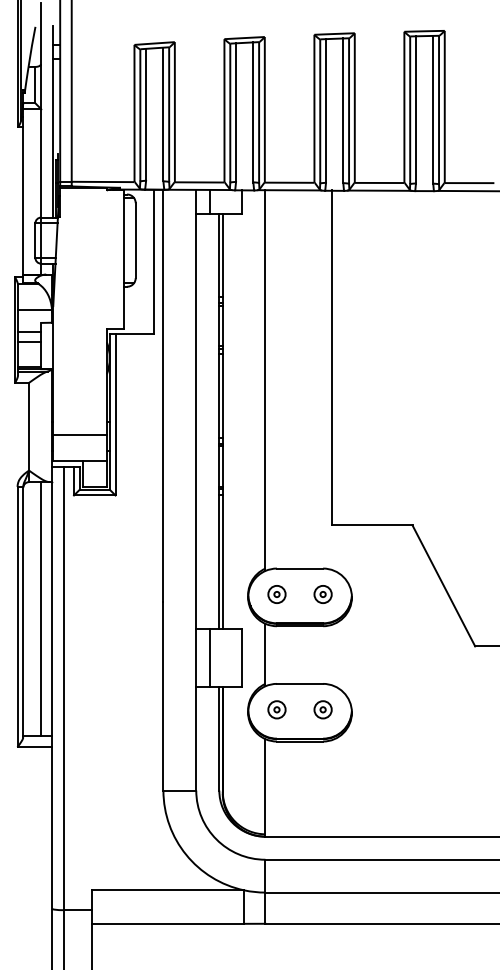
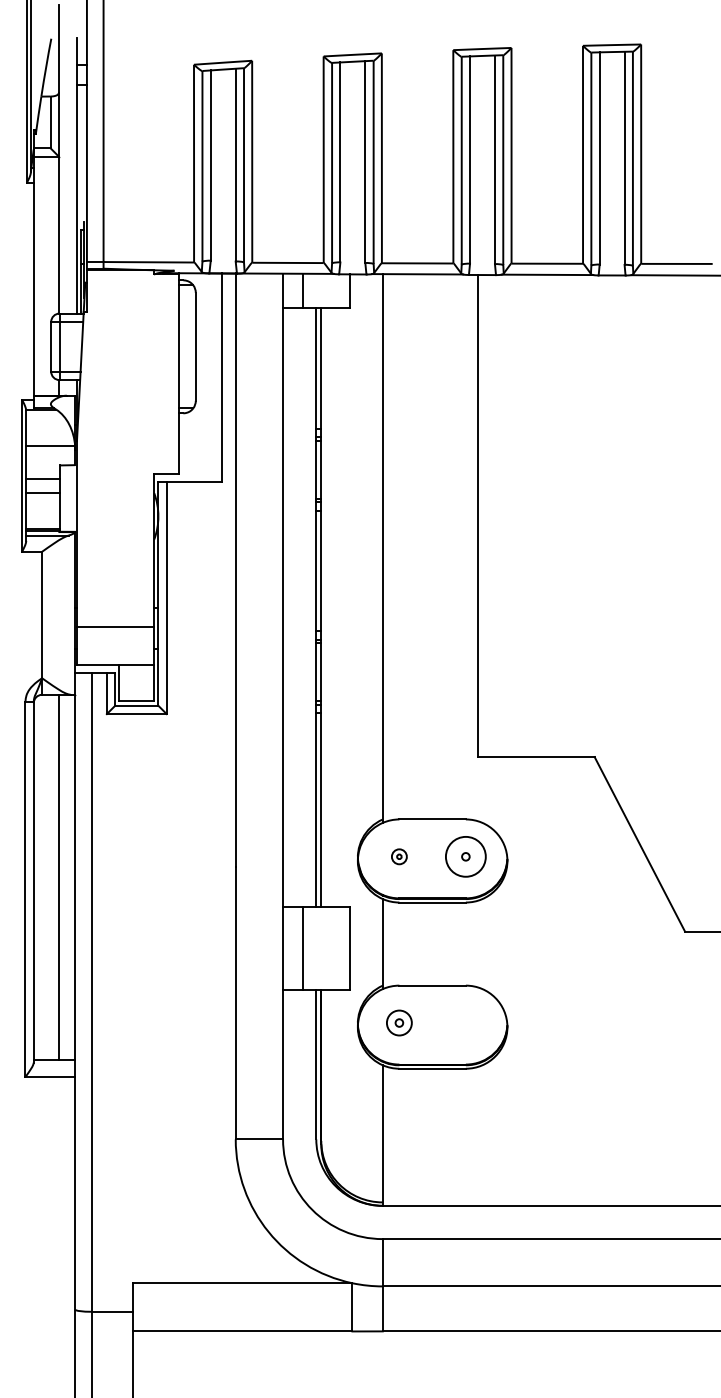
part: (276, 594) -> (398, 856), size x0.6
circle: (322, 594) -> (464, 856), size x1.6
part: (322, 709) -> (464, 1022), removed

